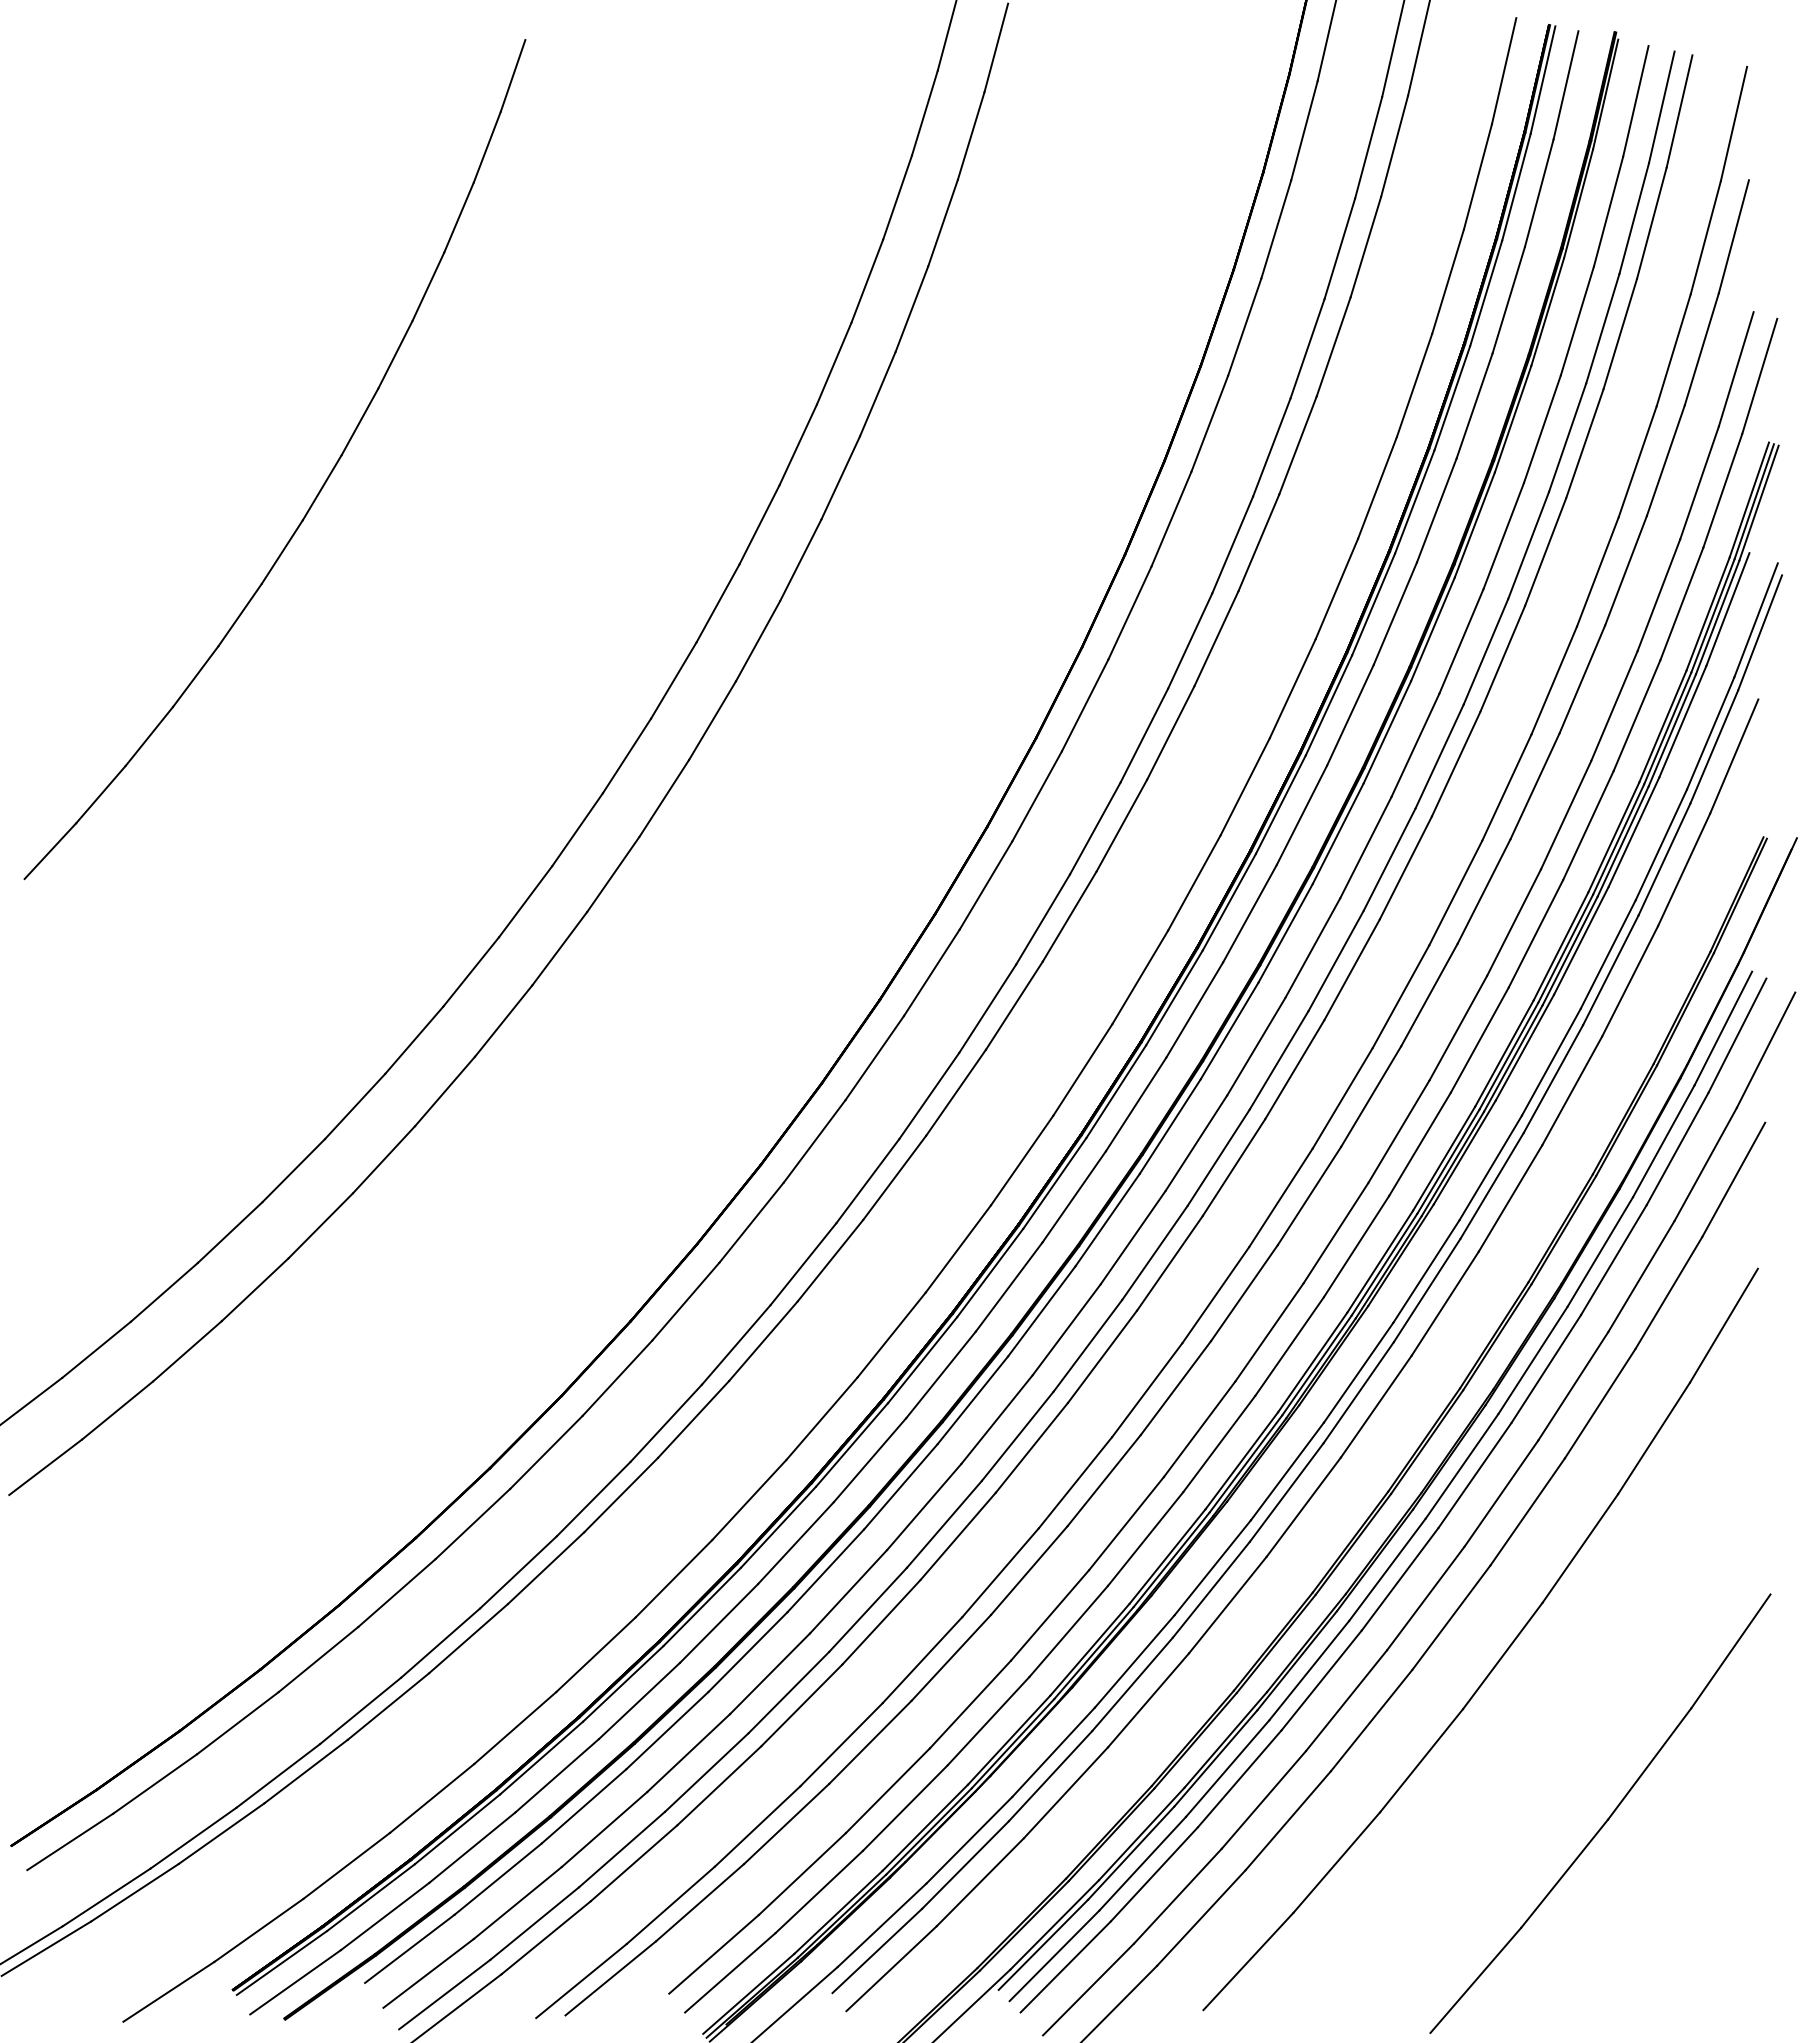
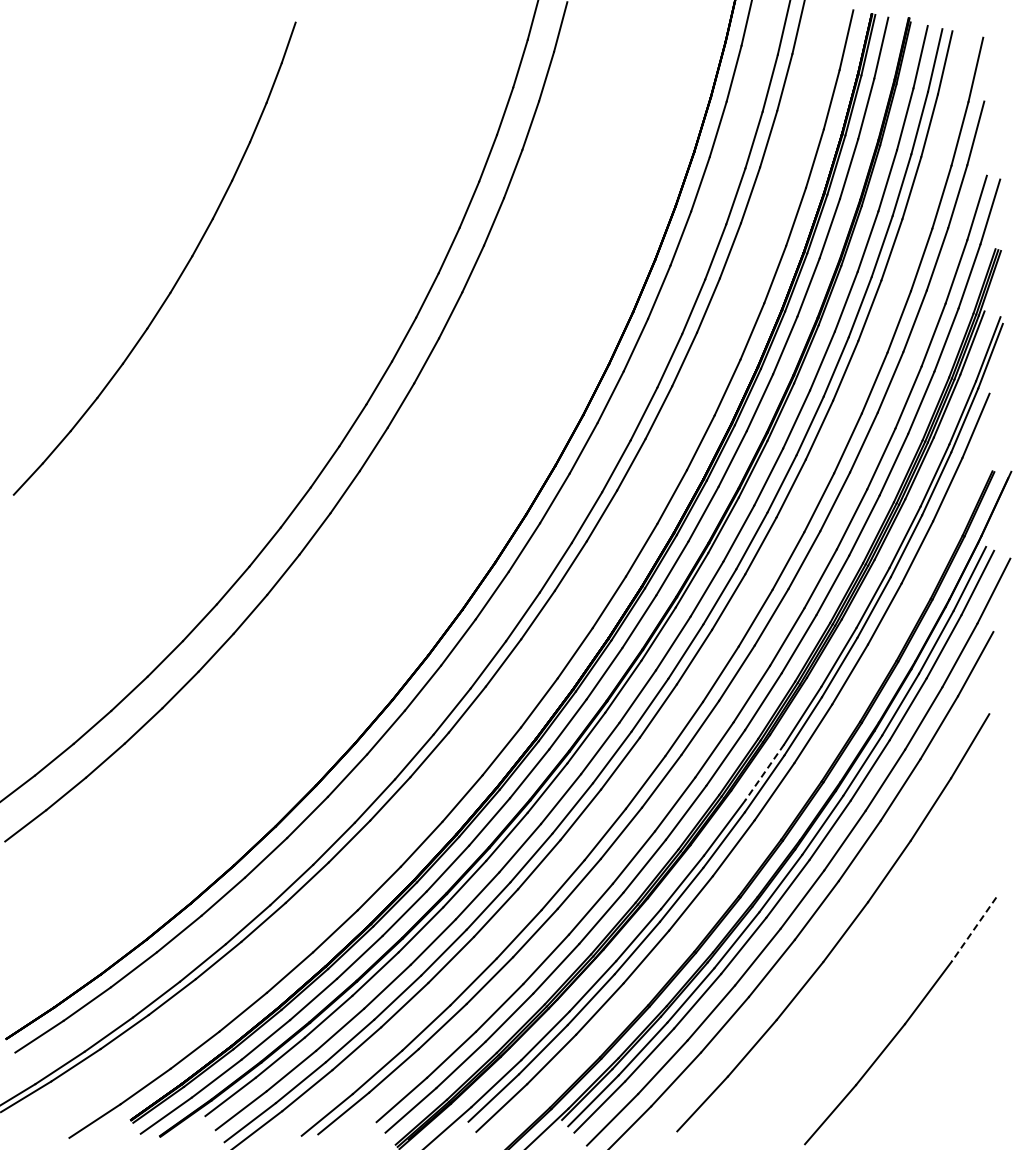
line: (1358, 1374) -> (764, 773), solid -> dashed
line: (1729, 1651) -> (973, 929), solid -> dashed

